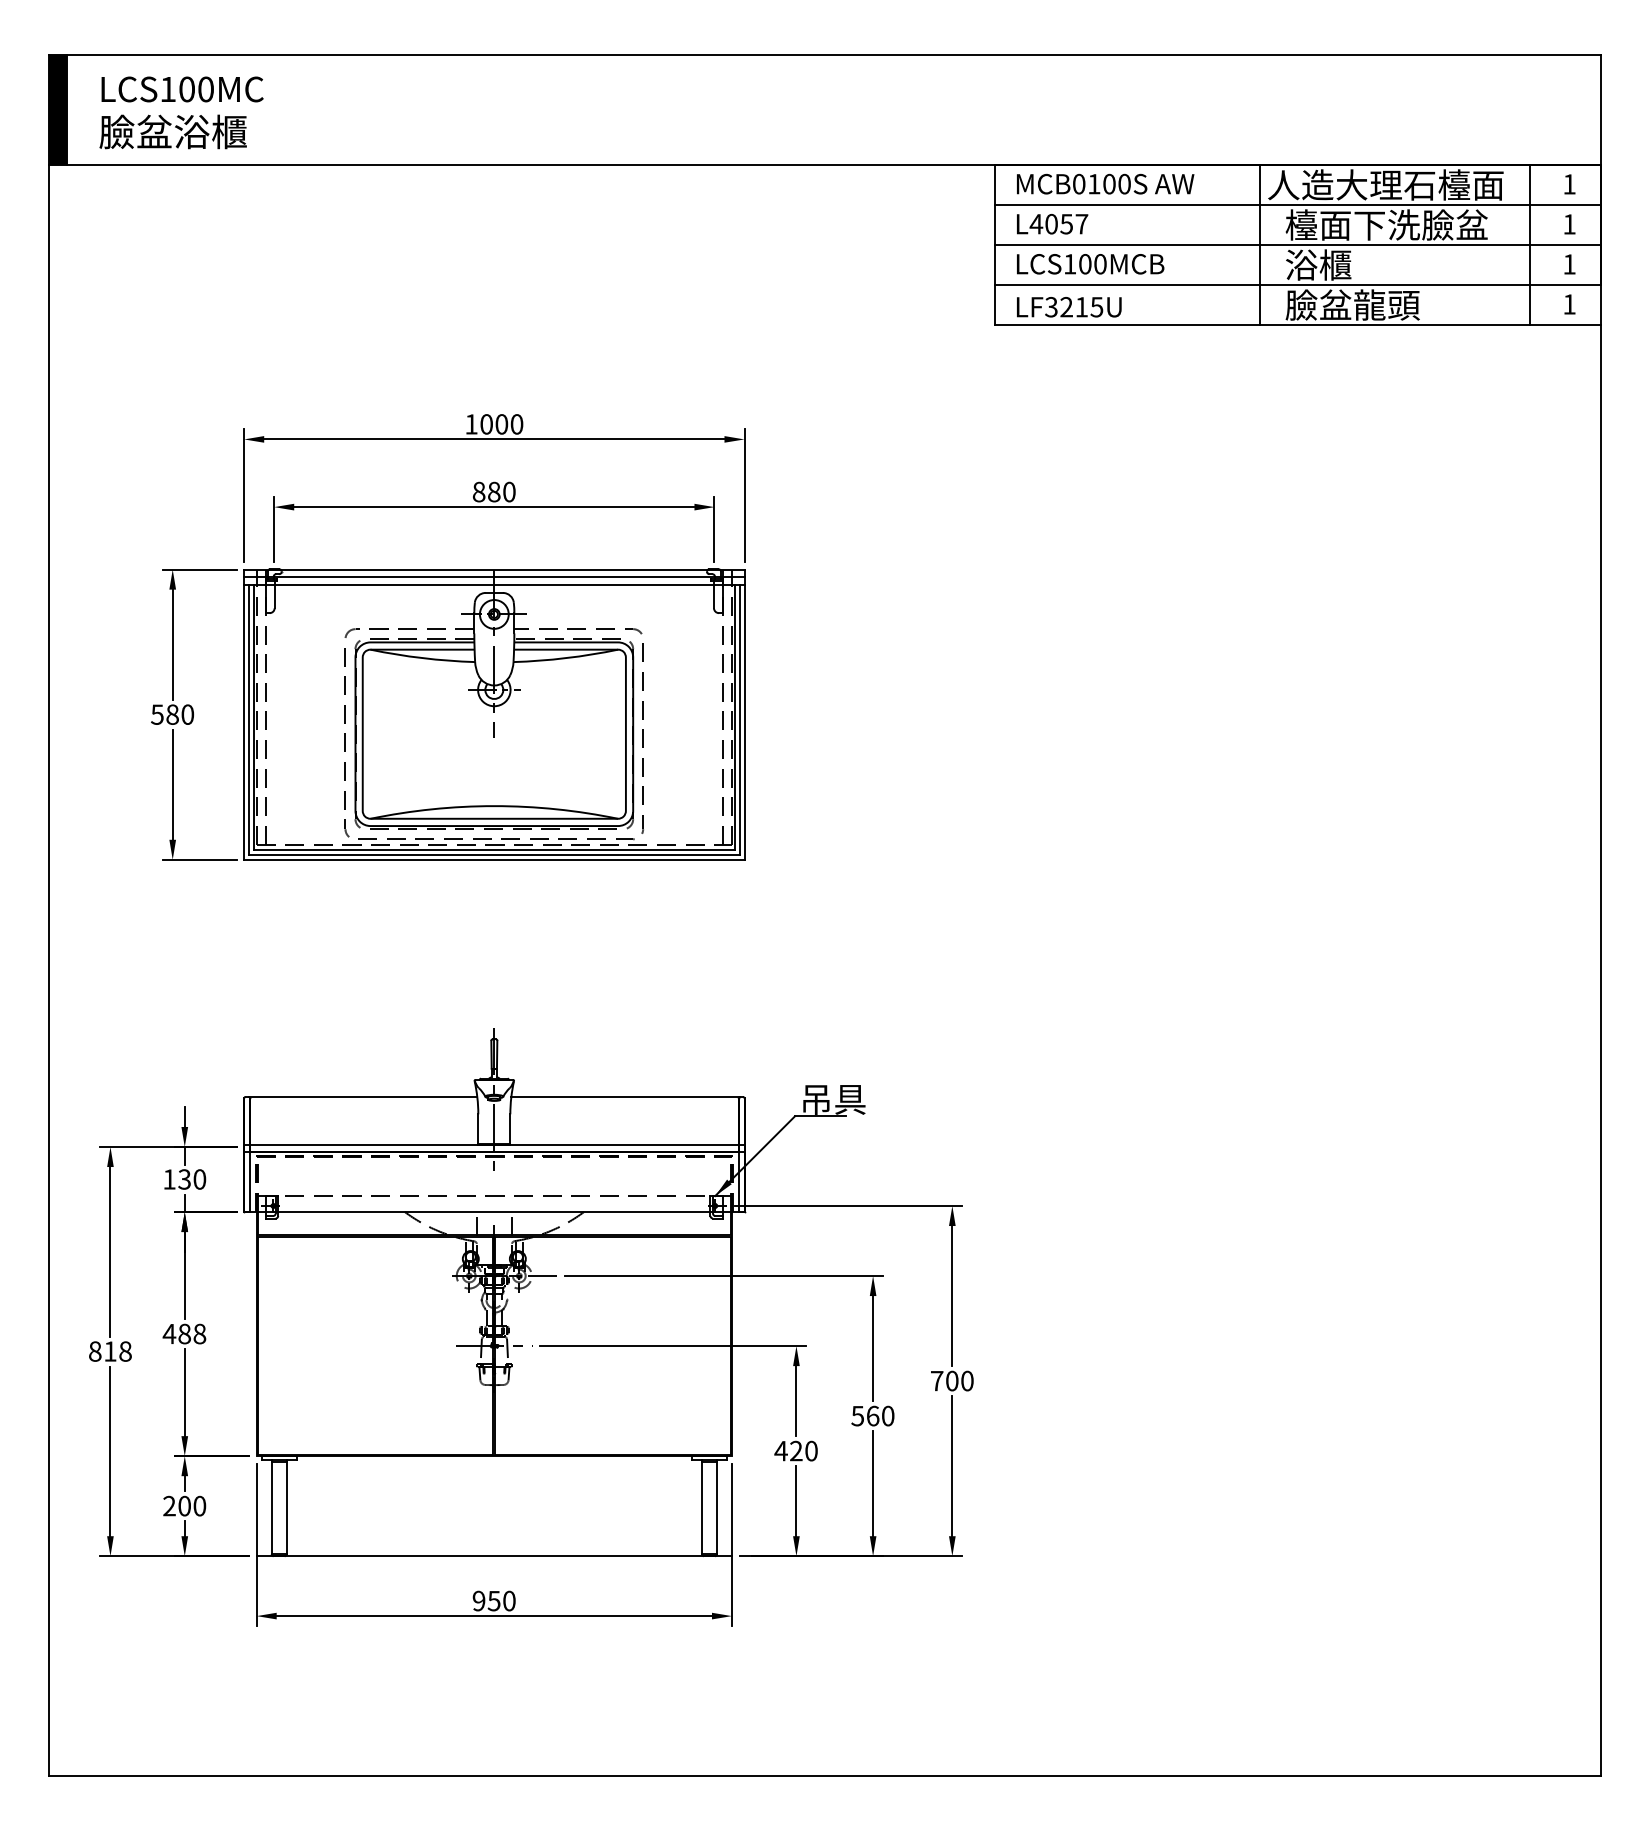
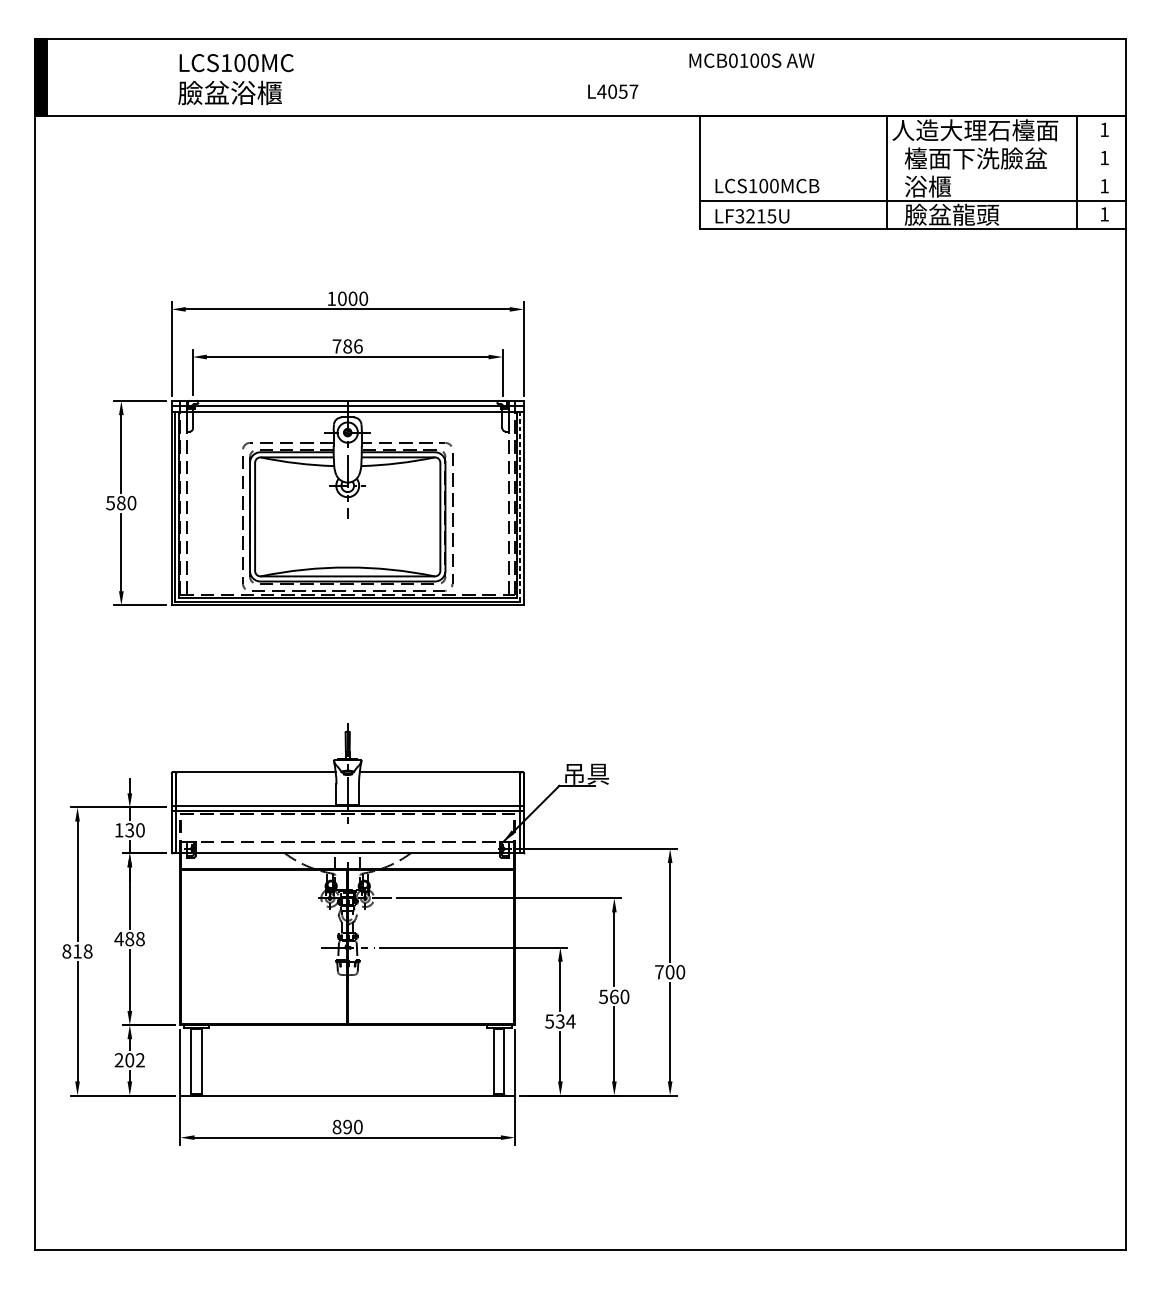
text: (181, 112) -> (235, 79), moved
text: (1105, 183) -> (751, 60), moved
line: (1297, 205) -> (913, 144), removed
text: (1052, 224) -> (613, 91), moved
line: (1297, 245) -> (913, 172), removed
text: (493, 491) -> (347, 346), 880 -> 786
line: (739, 719) -> (520, 506), solid -> dashed
text: (796, 1450) -> (560, 1021), 420 -> 534
text: (199, 1506) -> (140, 1060), 200 -> 202
text: (486, 1600) -> (342, 1126), 950 -> 890

